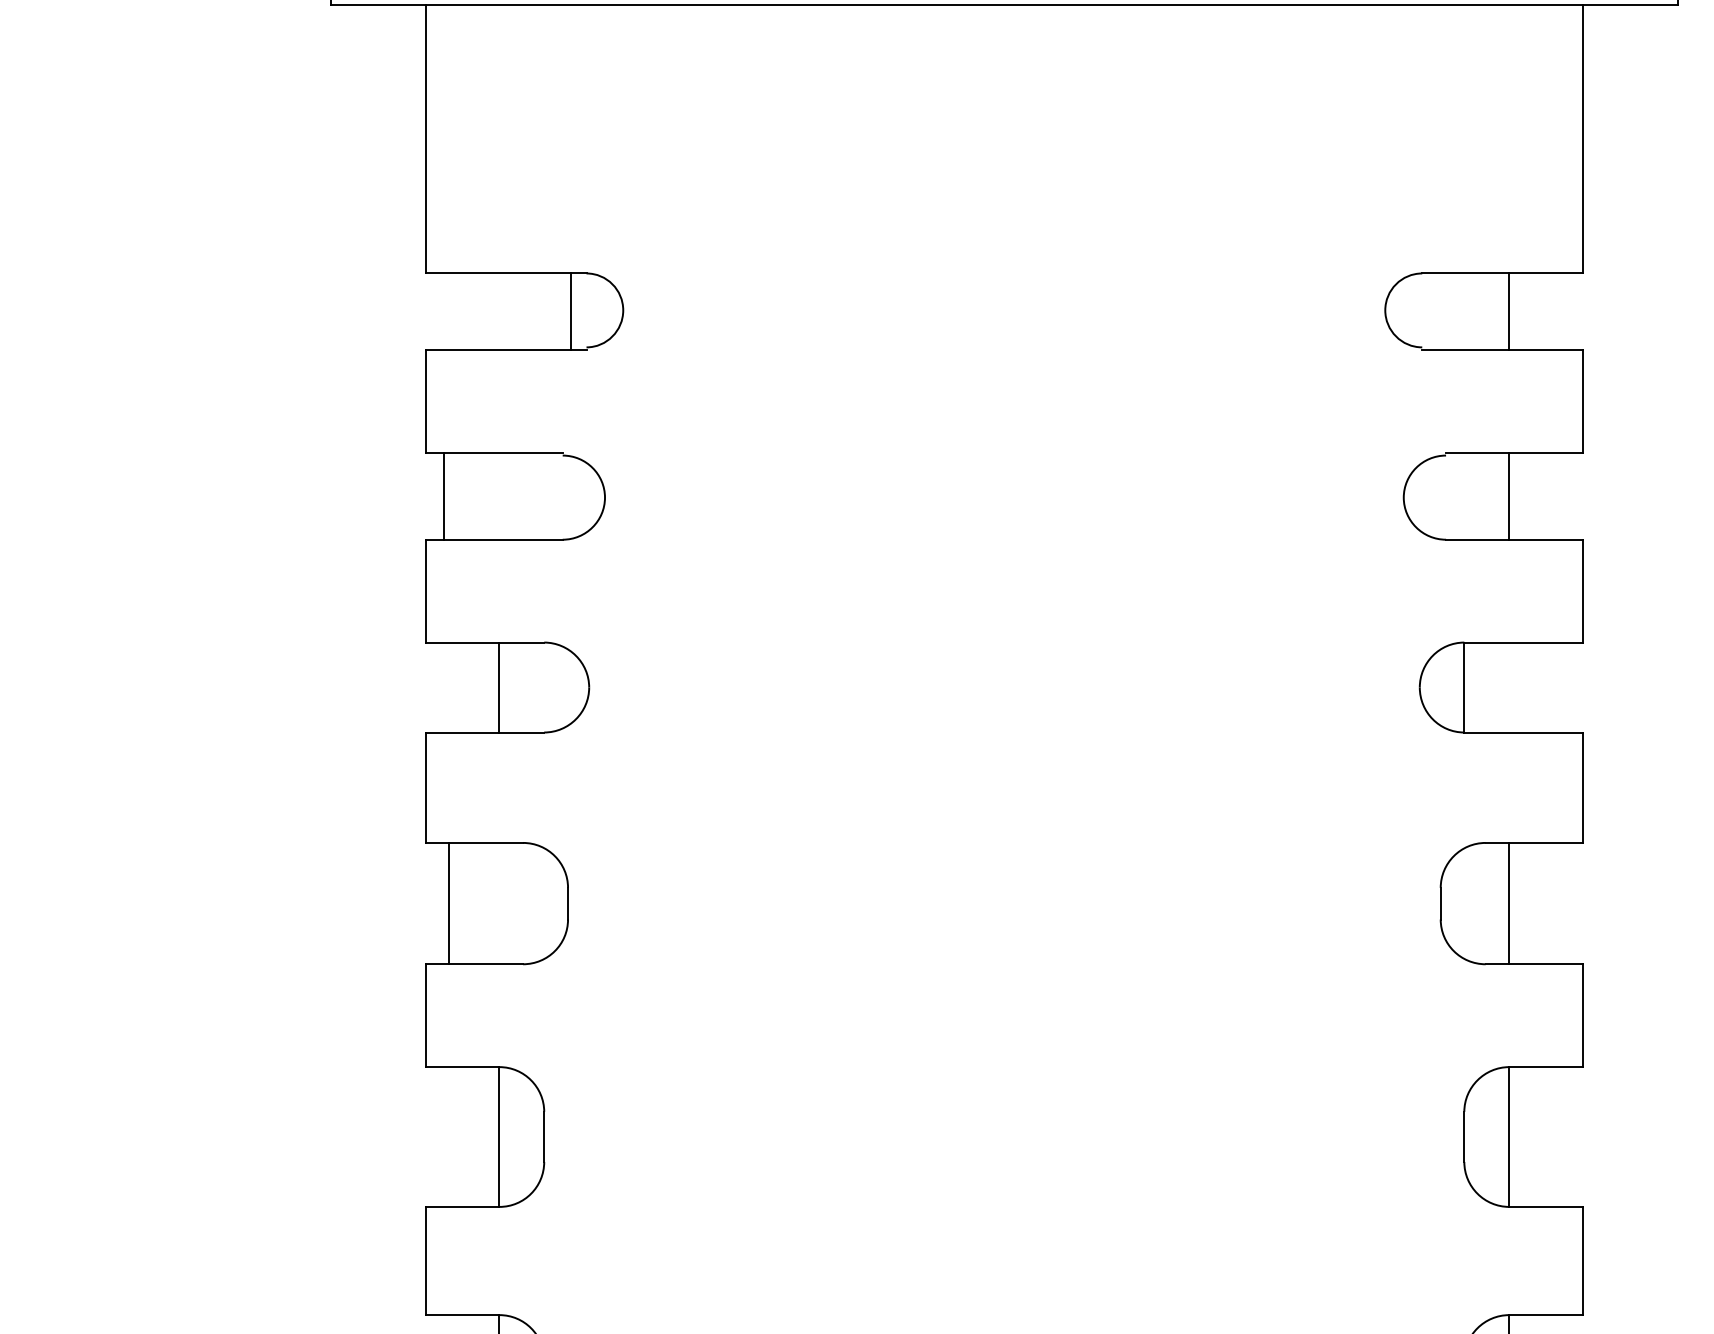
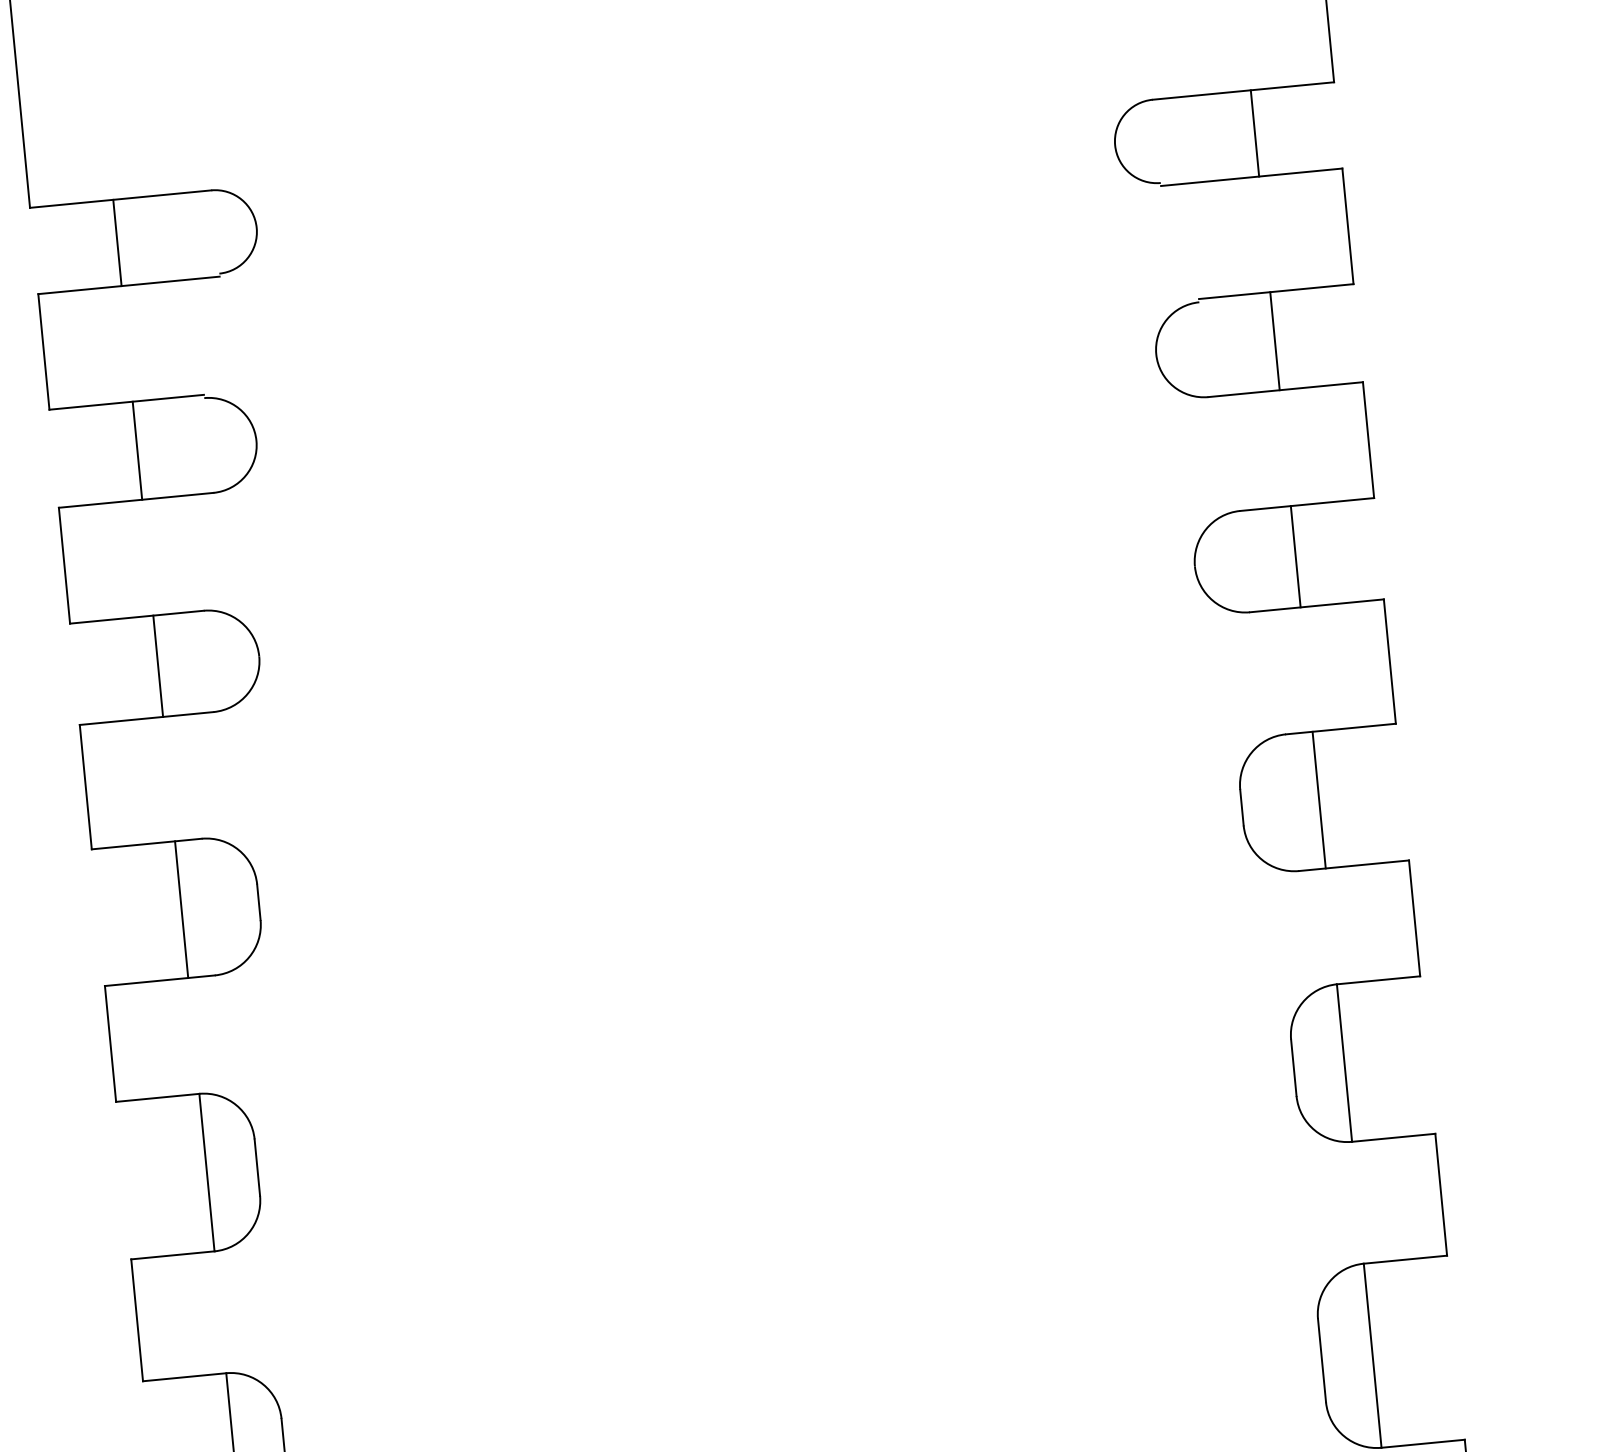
line: (571, 311) -> (117, 242), moved
line: (444, 495) -> (137, 449), moved
line: (1464, 687) -> (1295, 556), moved
line: (449, 903) -> (181, 909), moved

